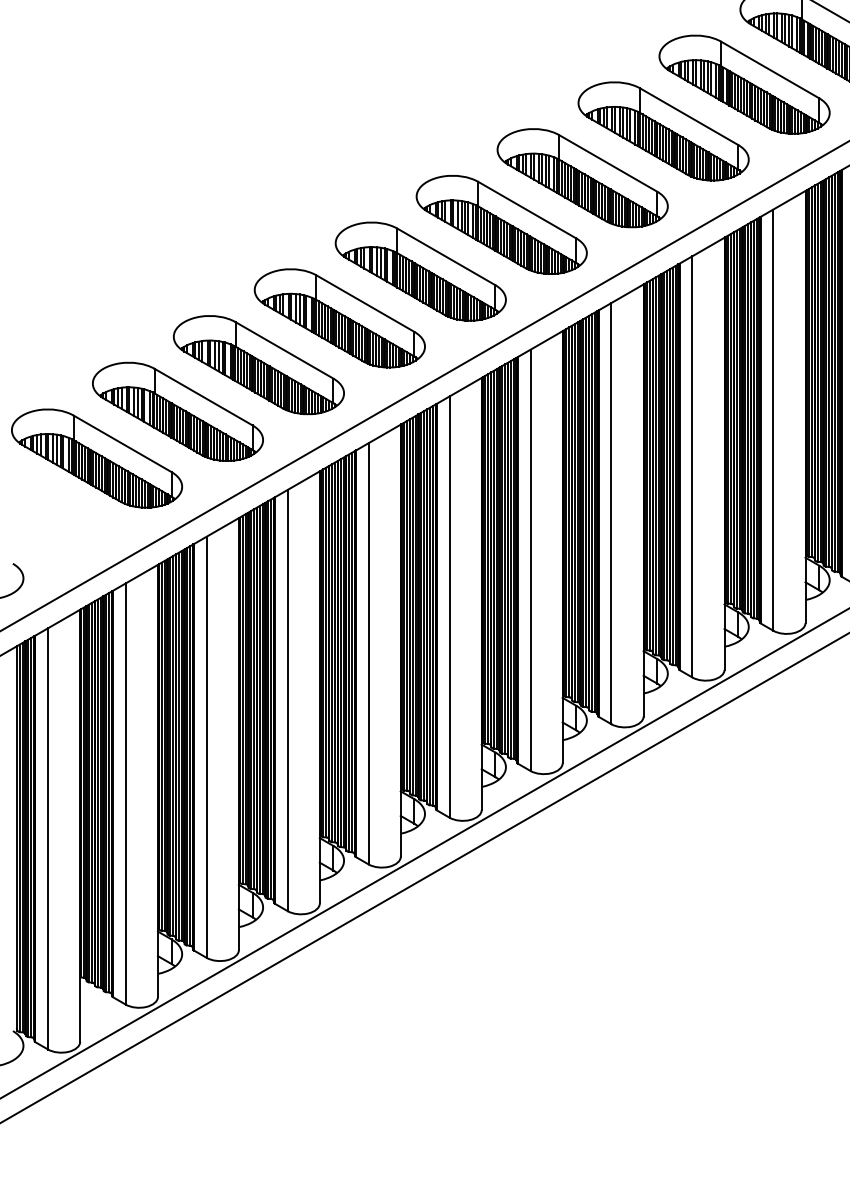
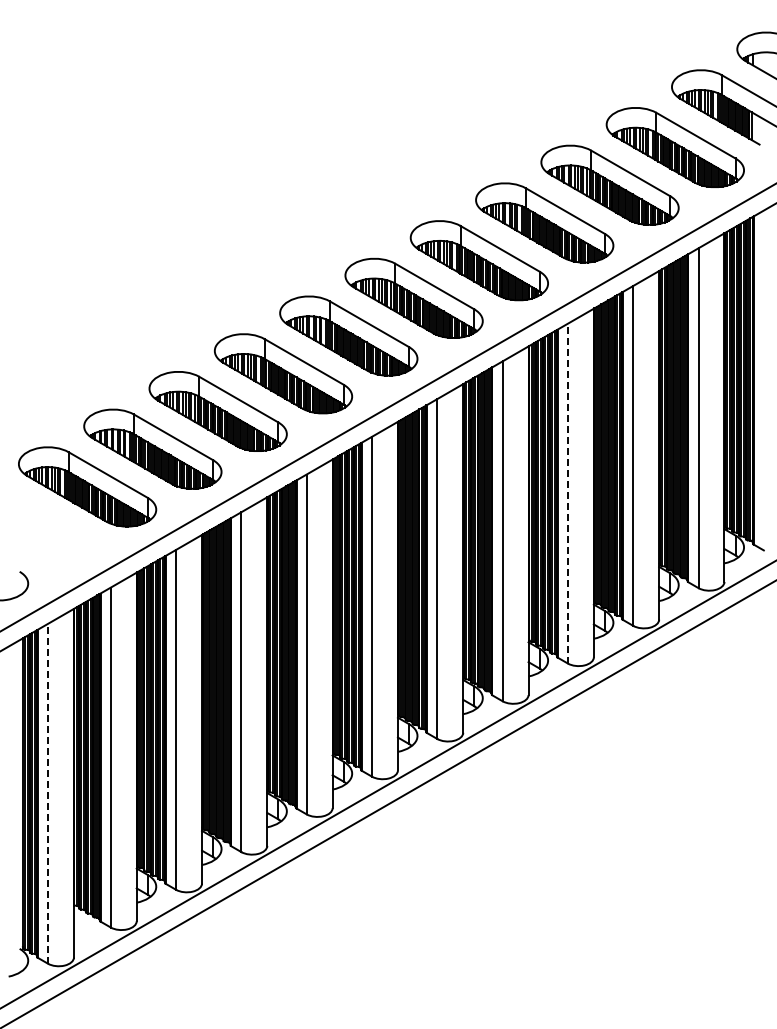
line: (691, 466) -> (567, 493), solid -> dashed
line: (48, 838) -> (48, 793), solid -> dashed

